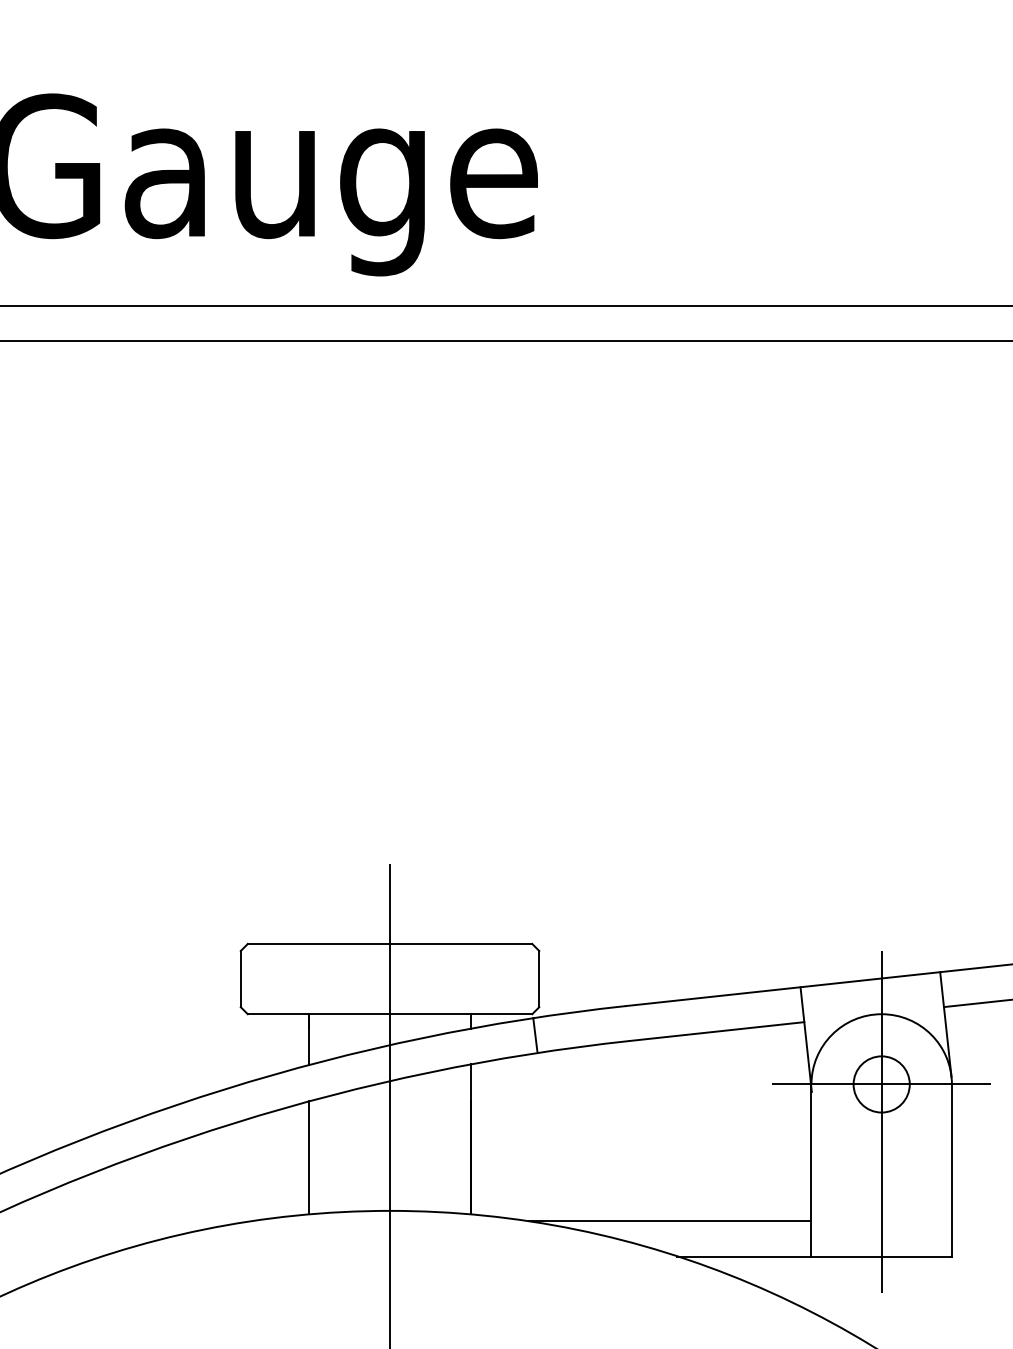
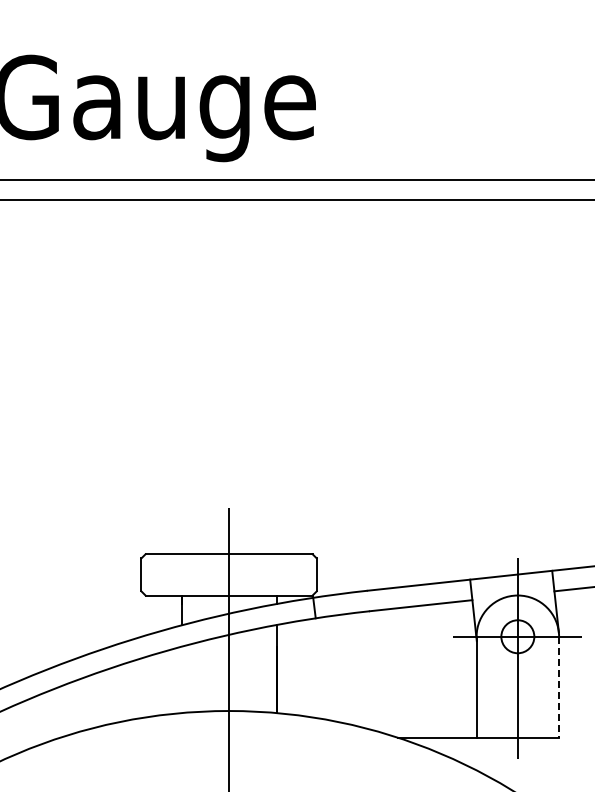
line: (308, 1157) -> (181, 679), removed
line: (952, 1170) -> (559, 687), solid -> dashed
line: (669, 1221) -> (393, 717), removed

